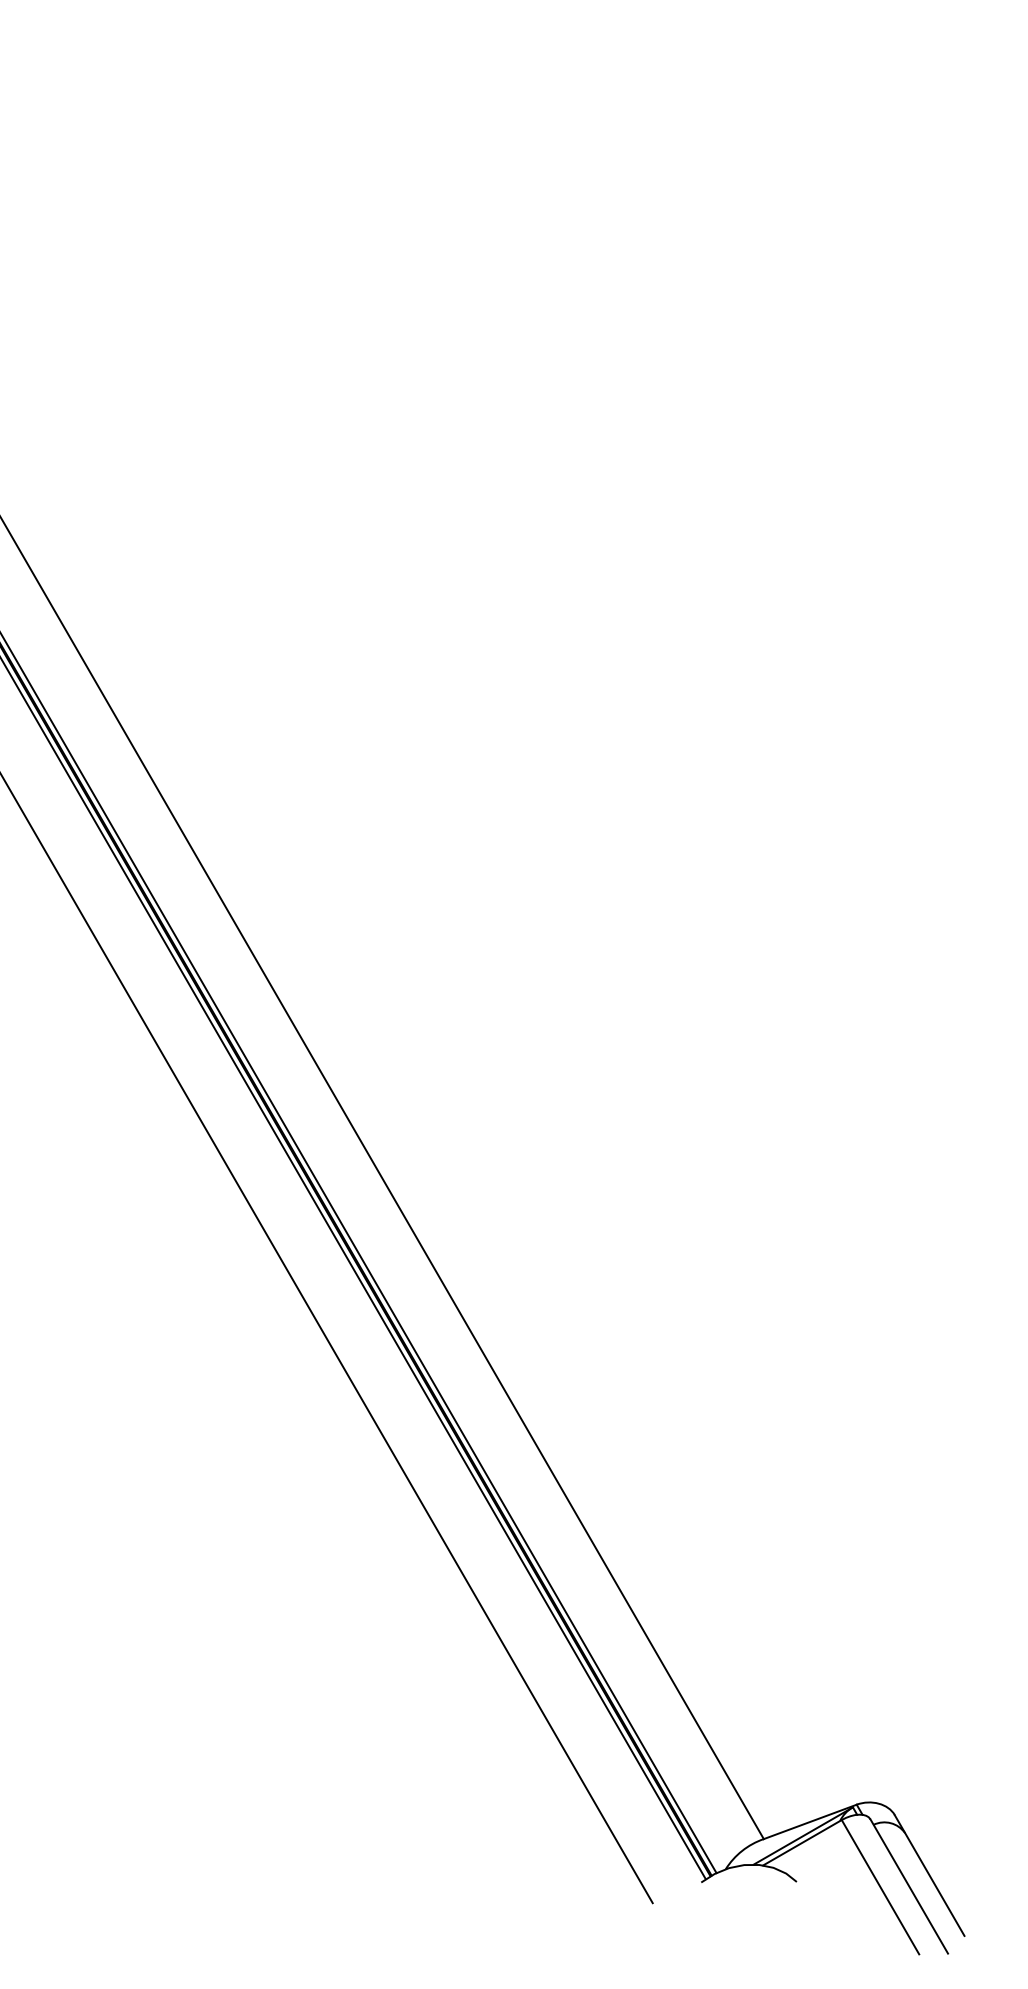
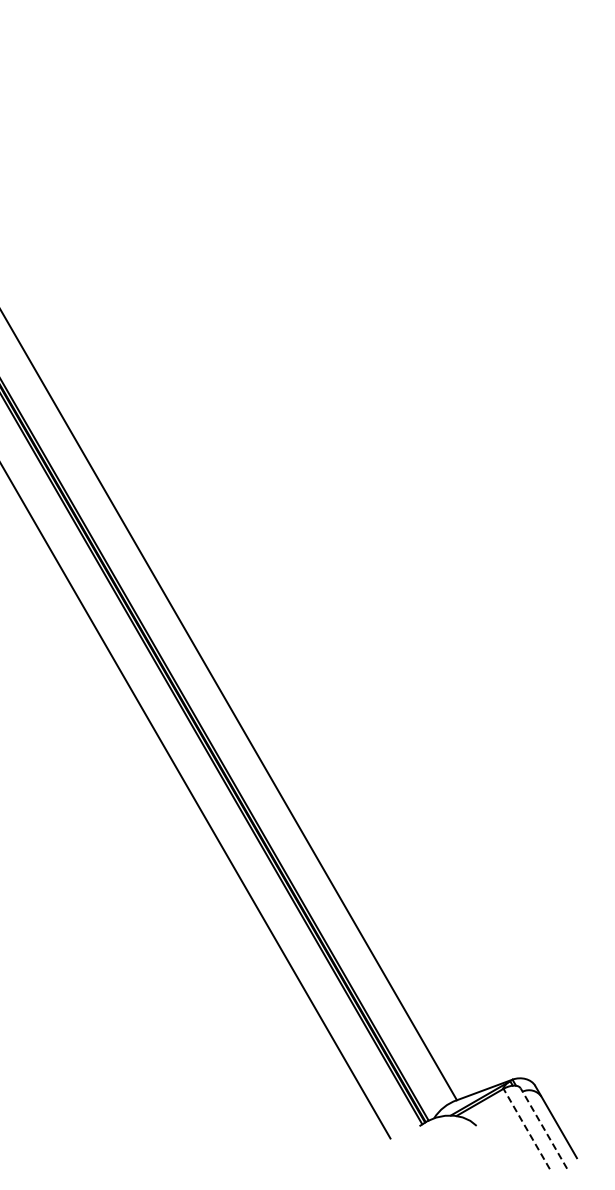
line: (880, 1886) -> (526, 1128), solid -> dashed
line: (908, 1886) -> (543, 1128), solid -> dashed

